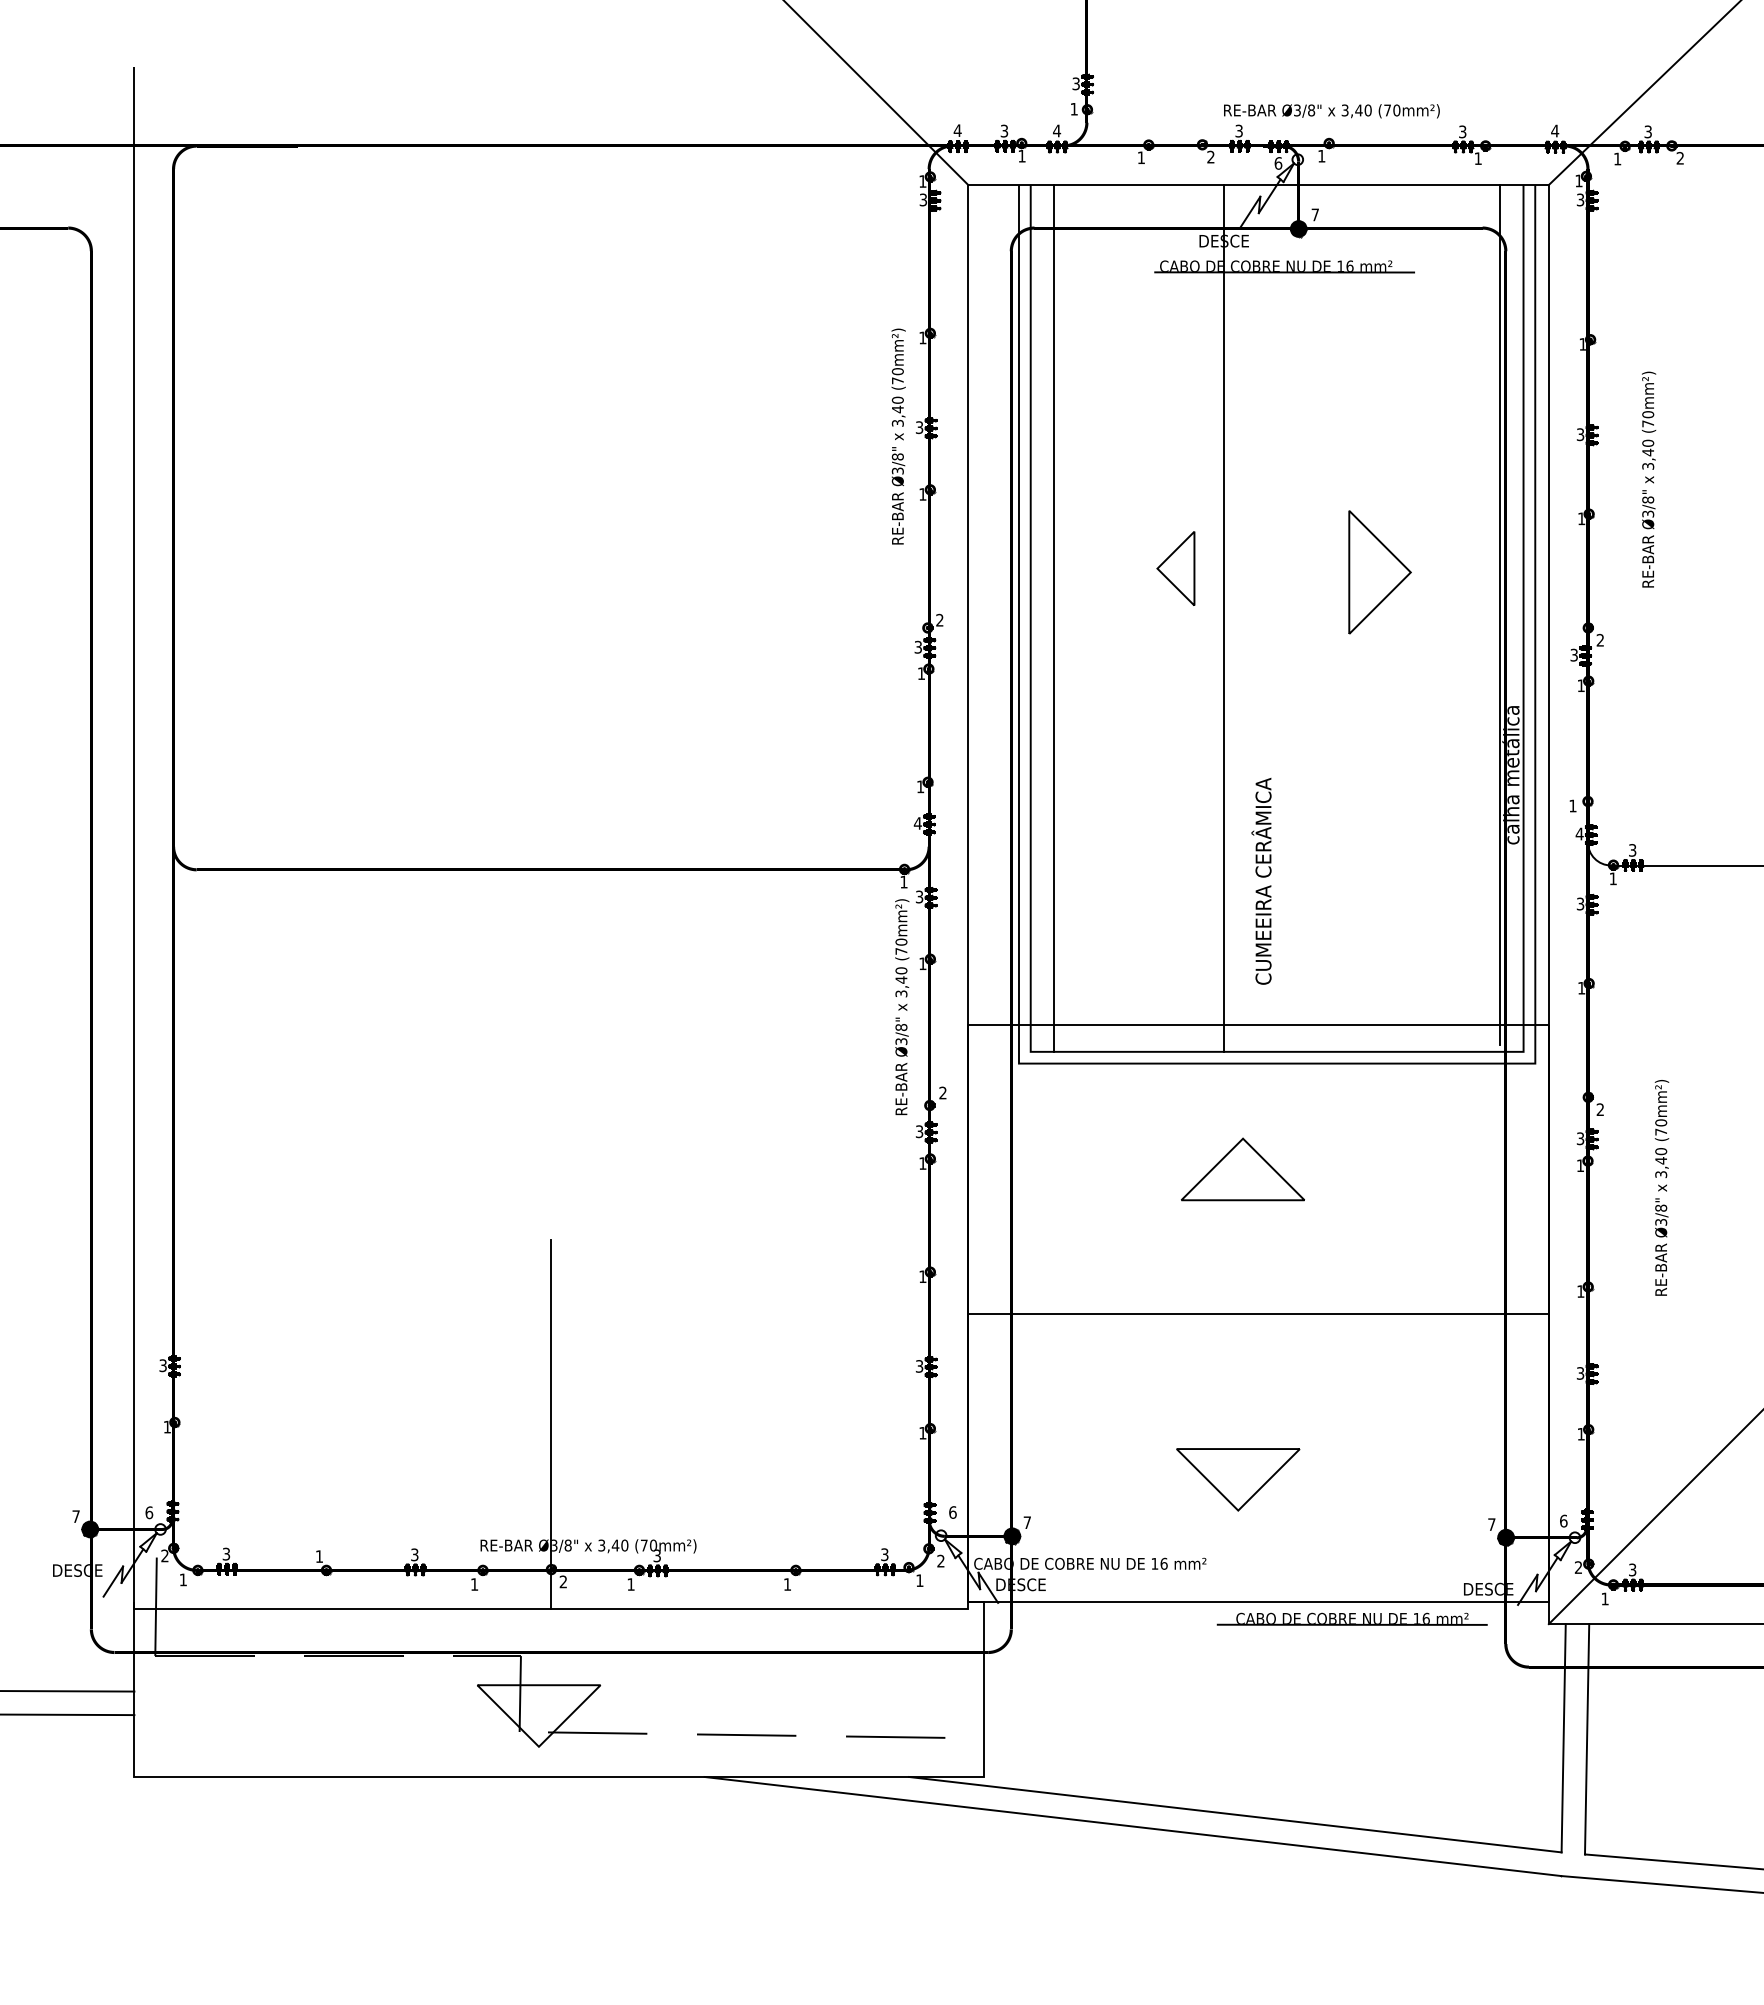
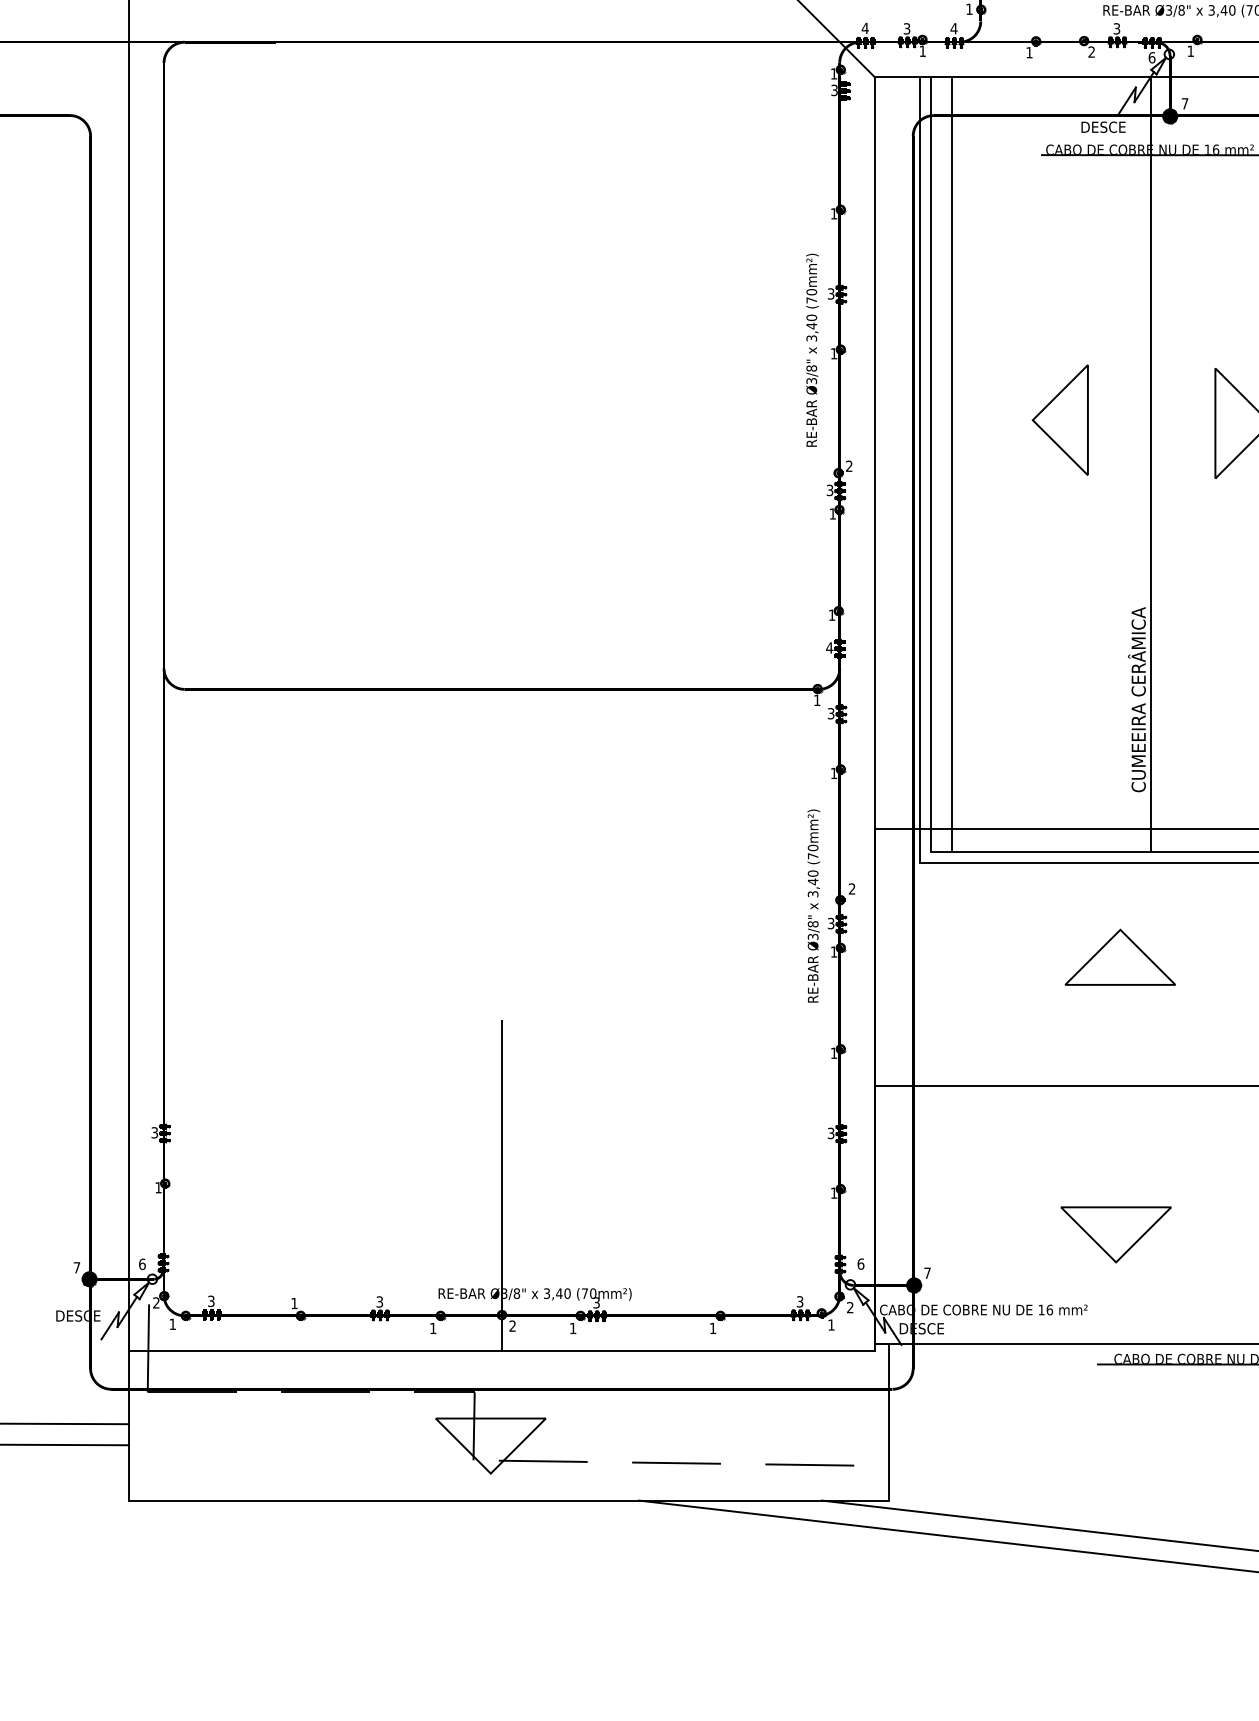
text: (898, 436) -> (812, 350), moved
part: (1175, 568) -> (1060, 419), size x1.67
line: (1224, 618) -> (1151, 464), moved
text: (902, 1006) -> (814, 905), moved

